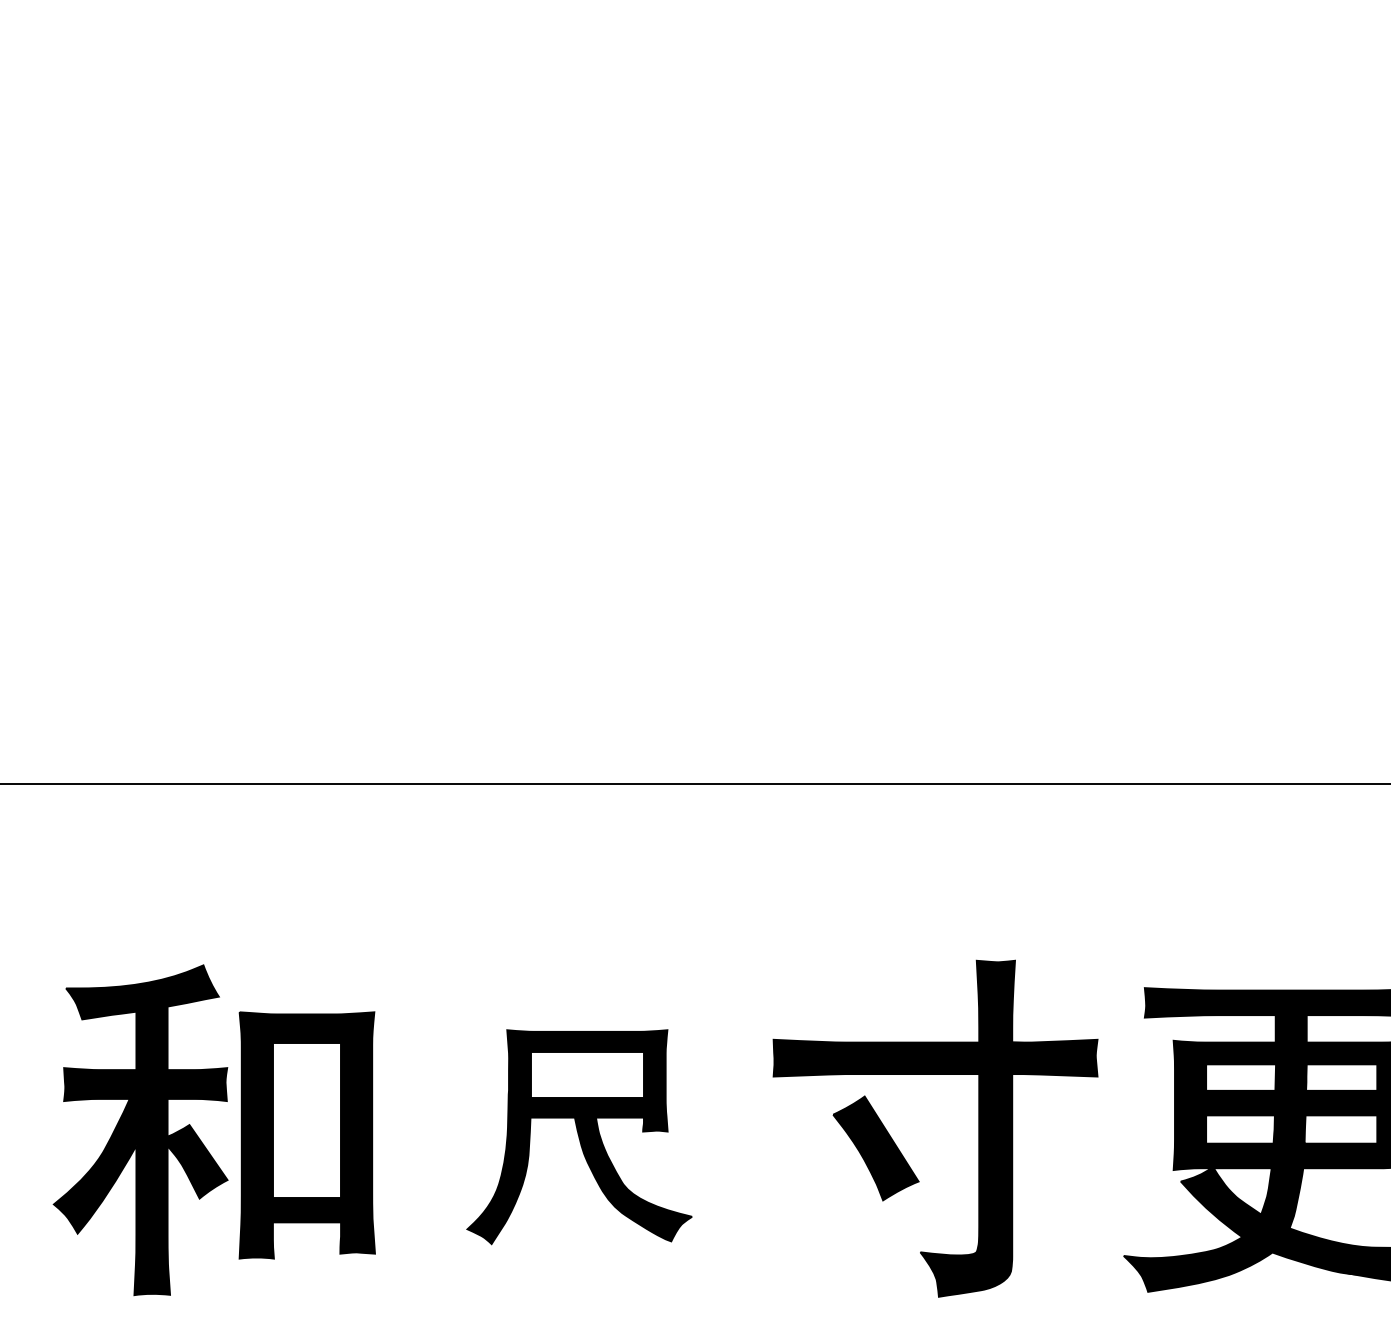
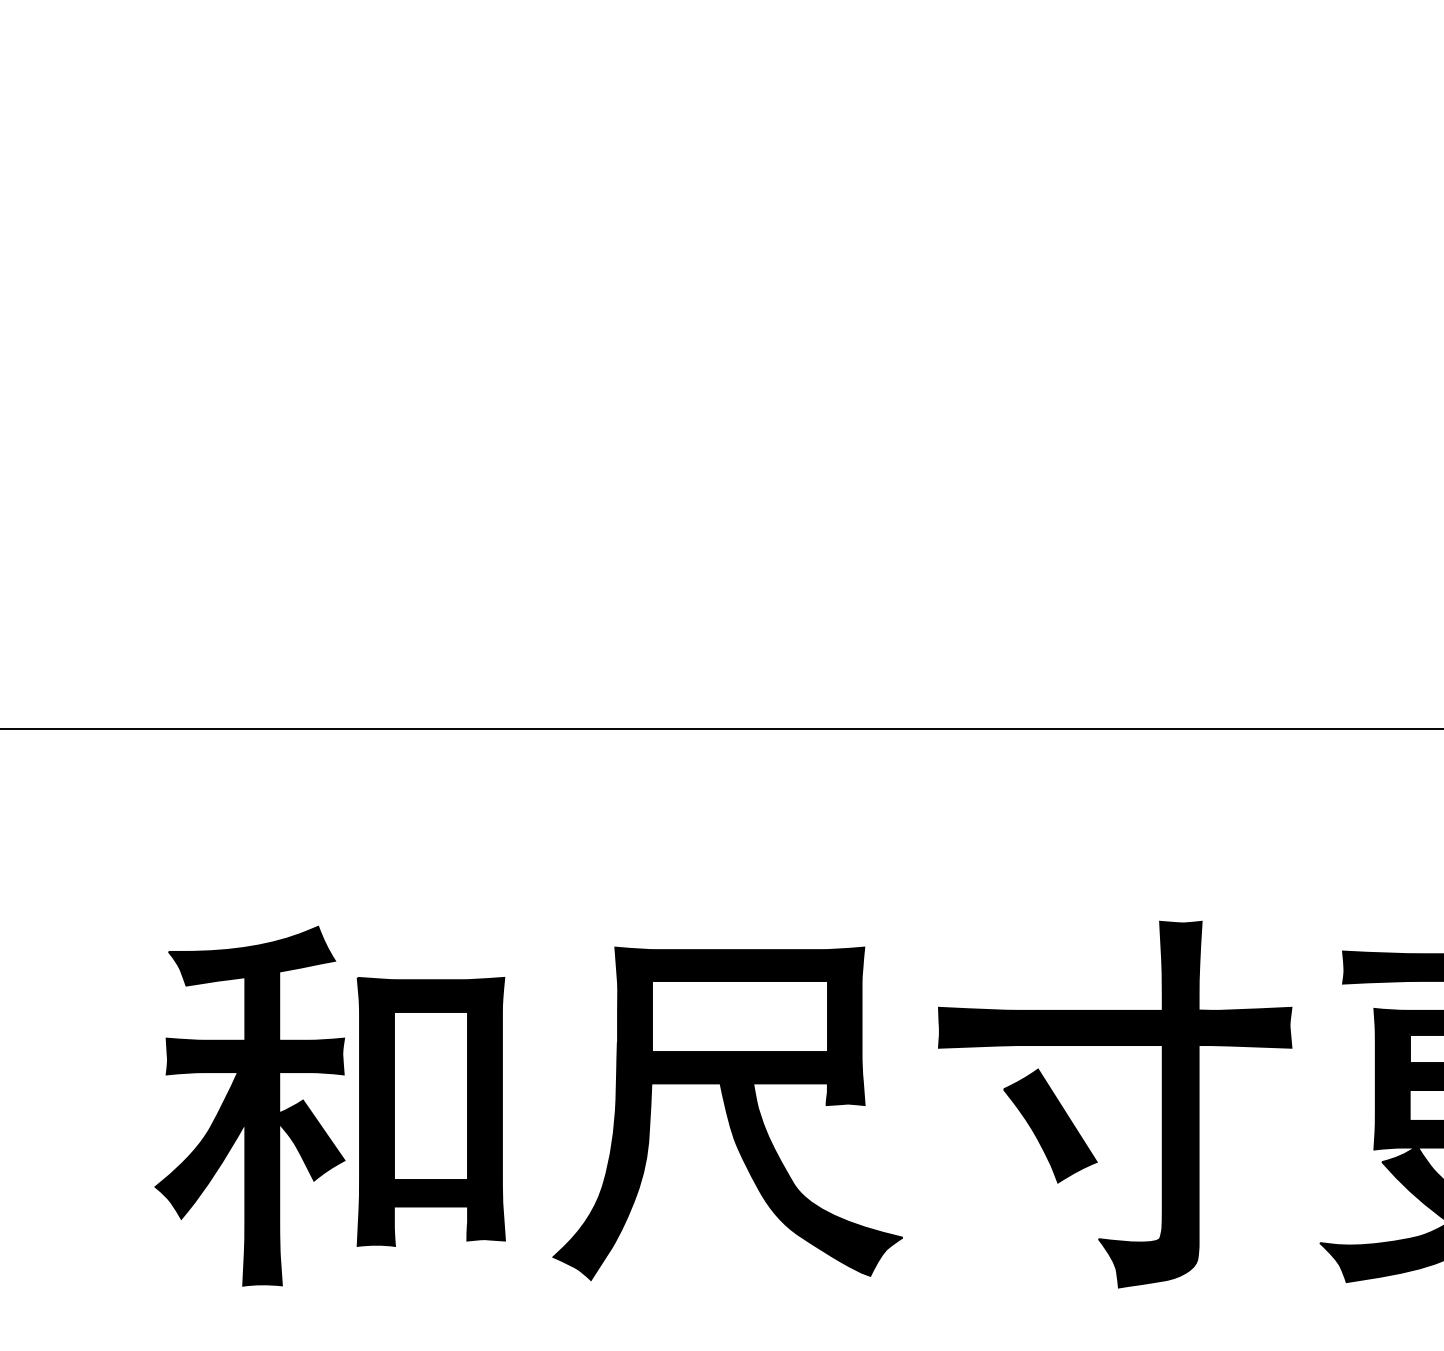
part: (579, 1136) -> (727, 1113), size x1.43

